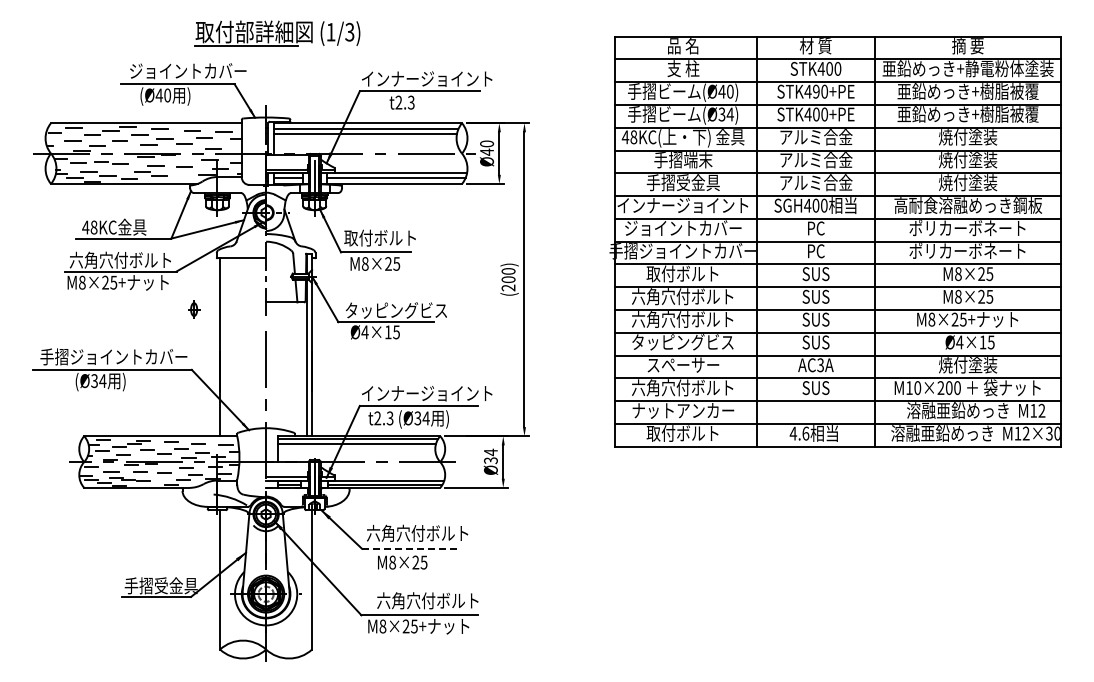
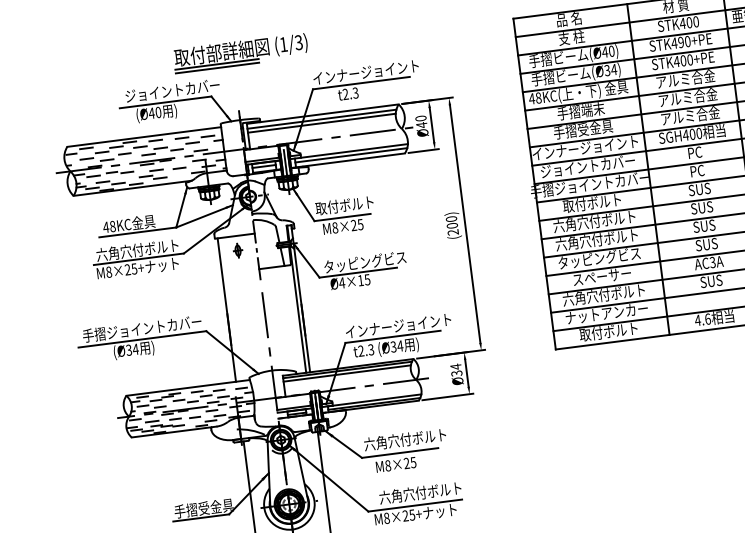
line: (246, 50) -> (217, 68), added
part: (194, 309) -> (238, 250), moved
line: (409, 548) -> (400, 452), dashed -> solid

